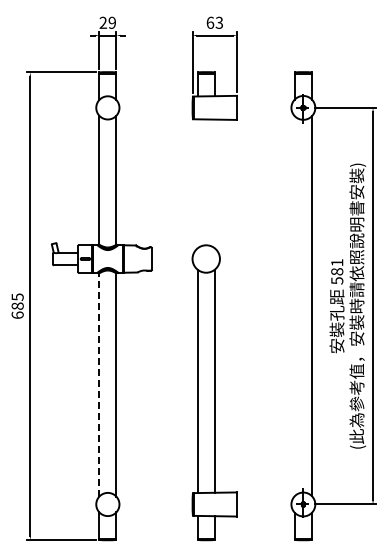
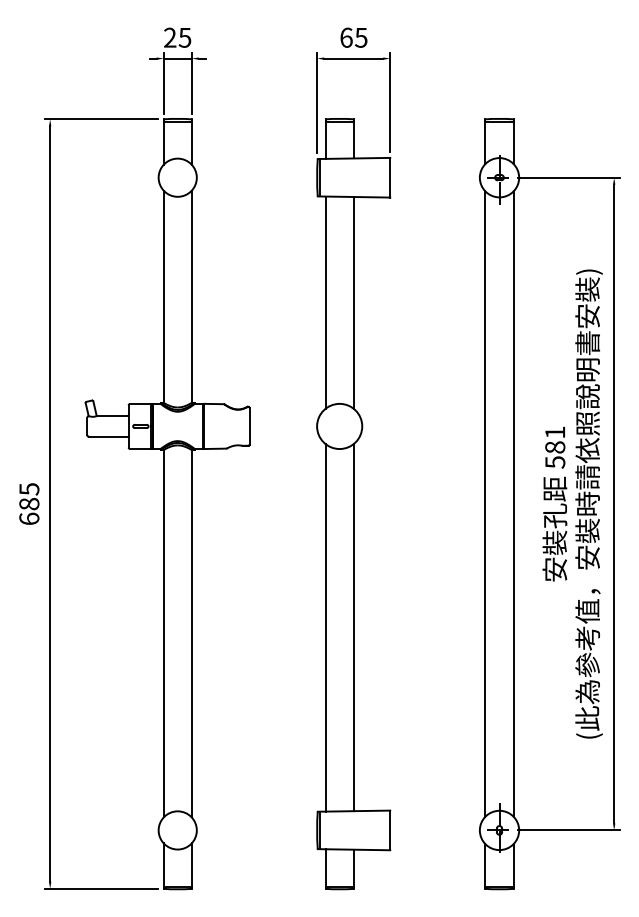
text: (111, 22) -> (183, 37), 29 -> 25
text: (219, 22) -> (361, 37), 63 -> 65
line: (197, 183) -> (325, 302), added
line: (214, 183) -> (353, 302), added
line: (294, 306) -> (484, 504), added
line: (99, 384) -> (163, 632), dashed -> solid

